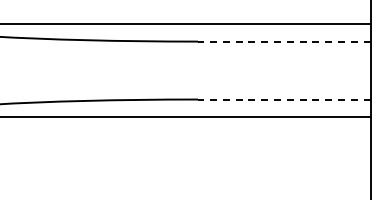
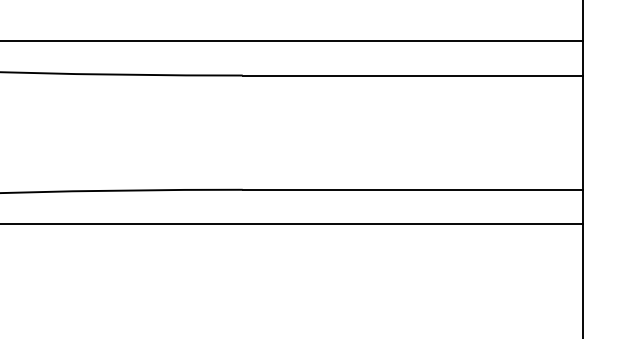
line: (283, 41) -> (411, 75), dashed -> solid
line: (283, 99) -> (411, 189), dashed -> solid

